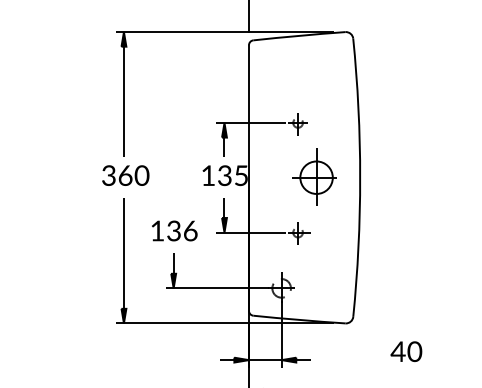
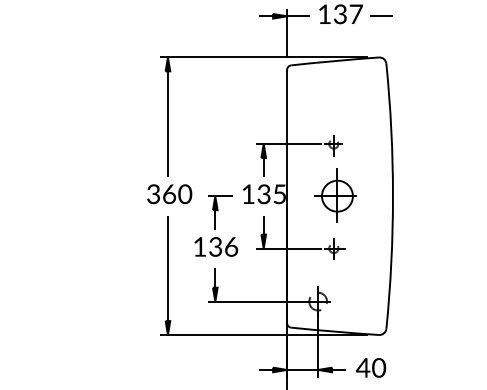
part: (314, 176) -> (335, 195), moved
part: (179, 194) -> (220, 212), added
text: (406, 351) -> (371, 367), moved

